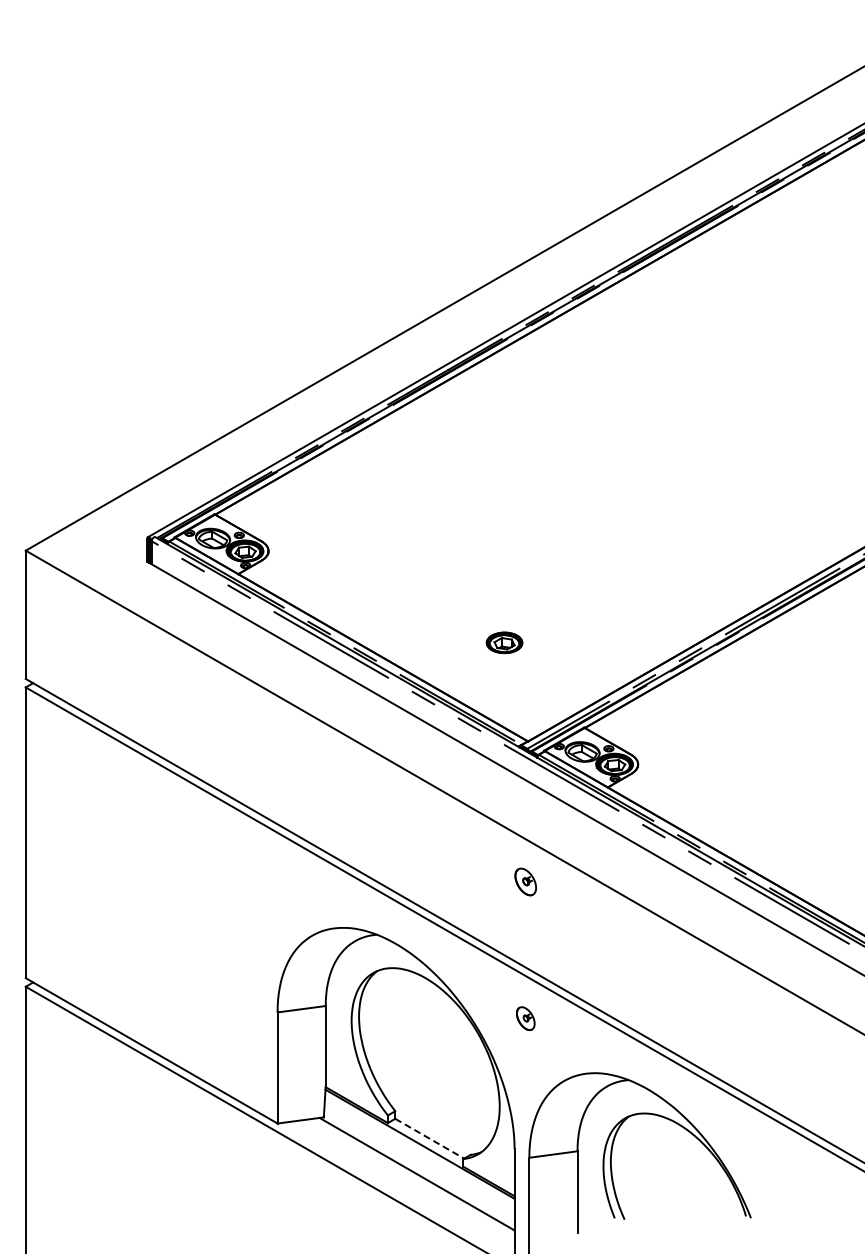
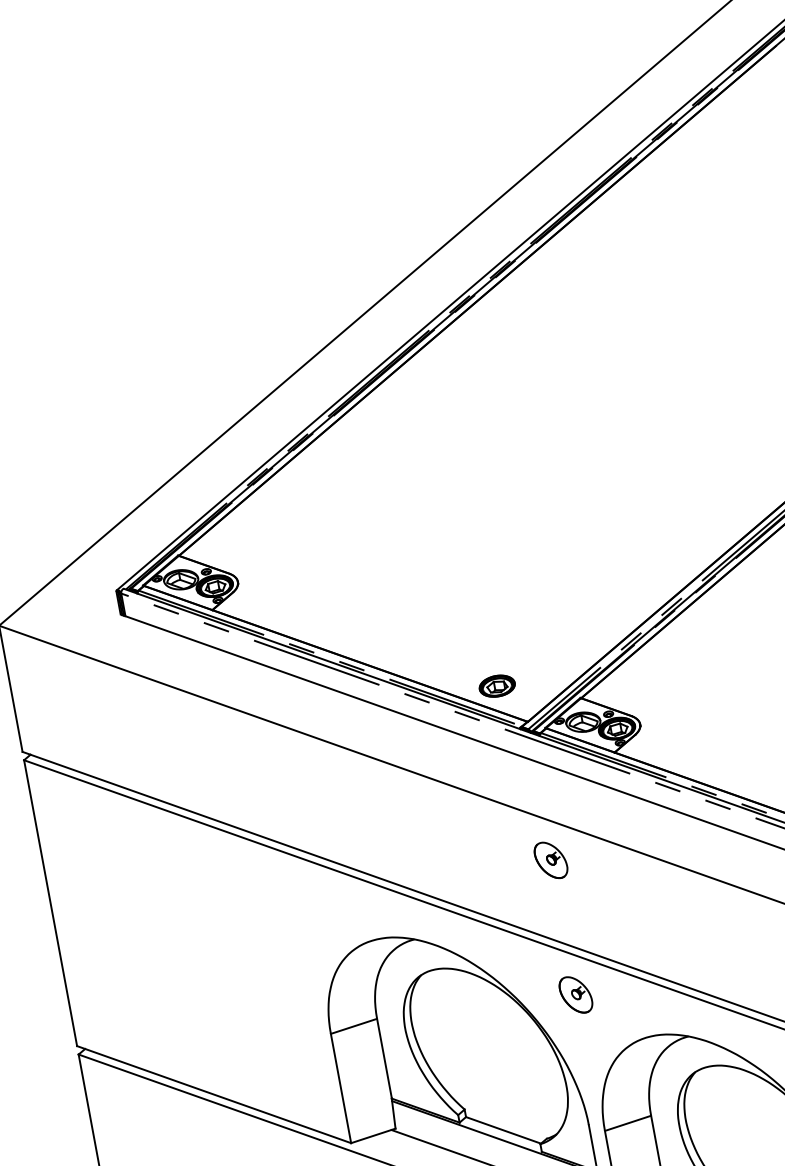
part: (504, 642) -> (497, 685), moved
part: (525, 881) -> (550, 859), size x1.43
part: (525, 1018) -> (575, 994), size x1.67
line: (429, 1138) -> (503, 1130), dashed -> solid

